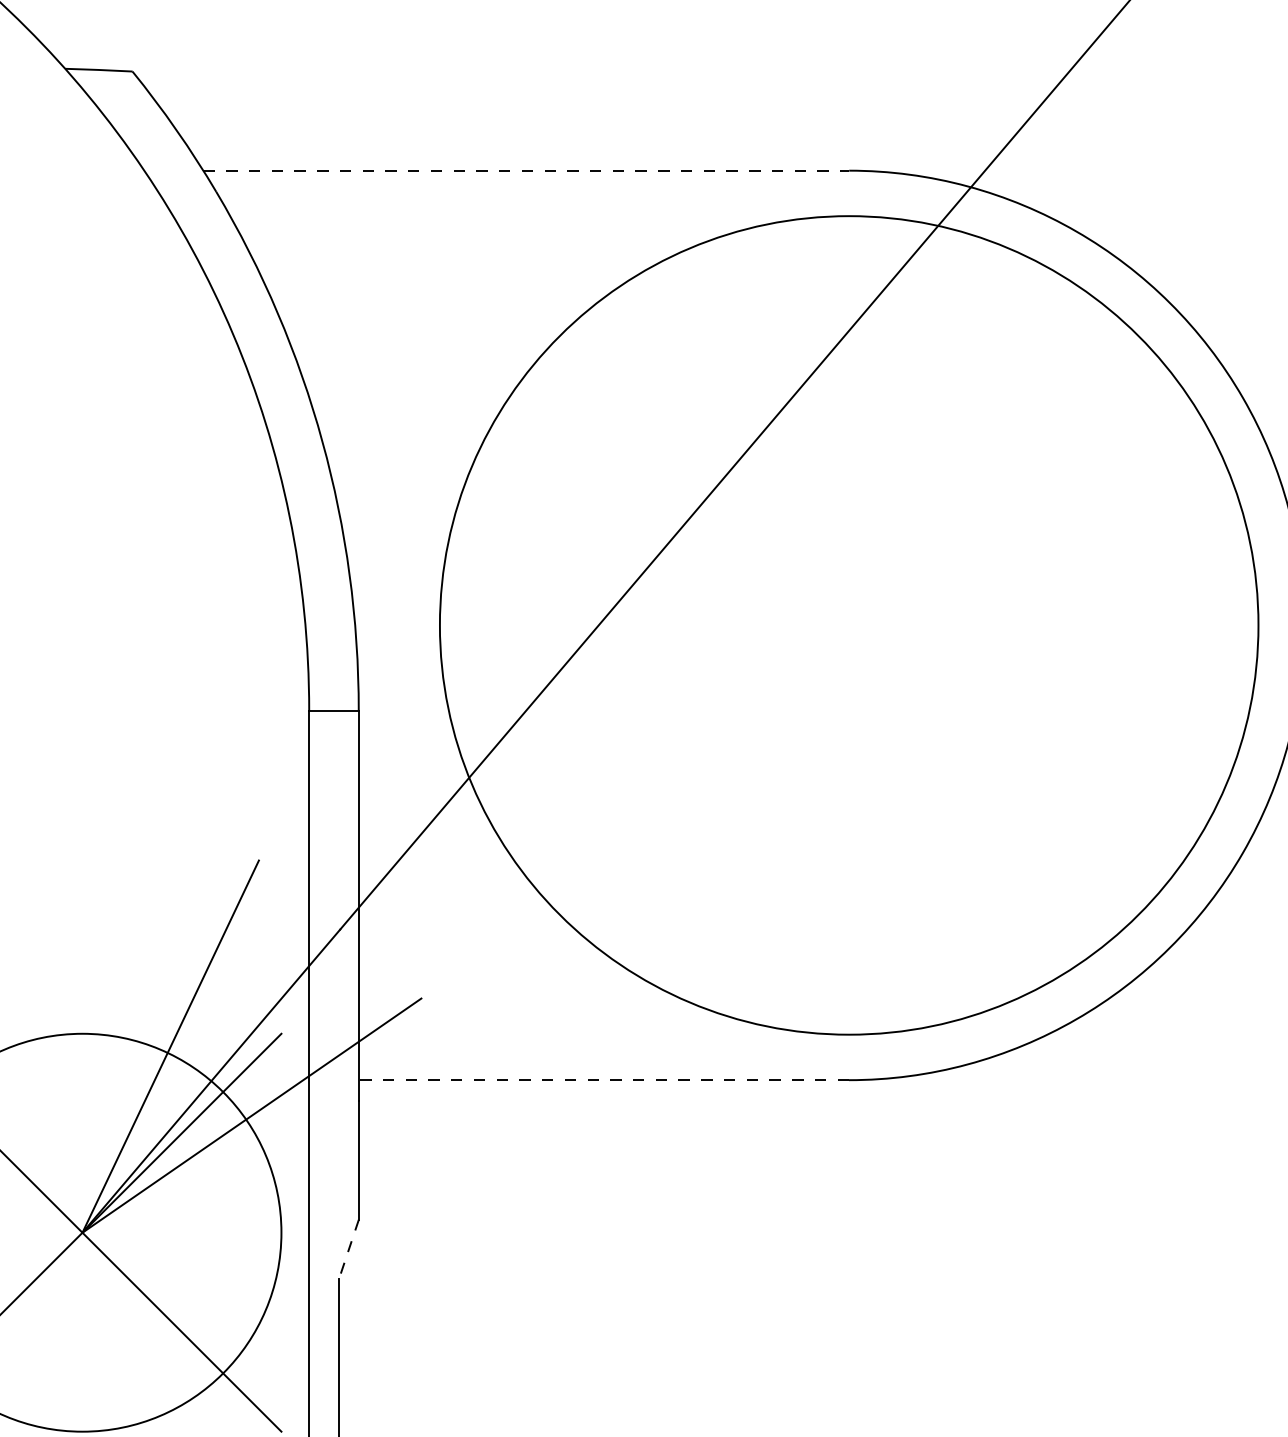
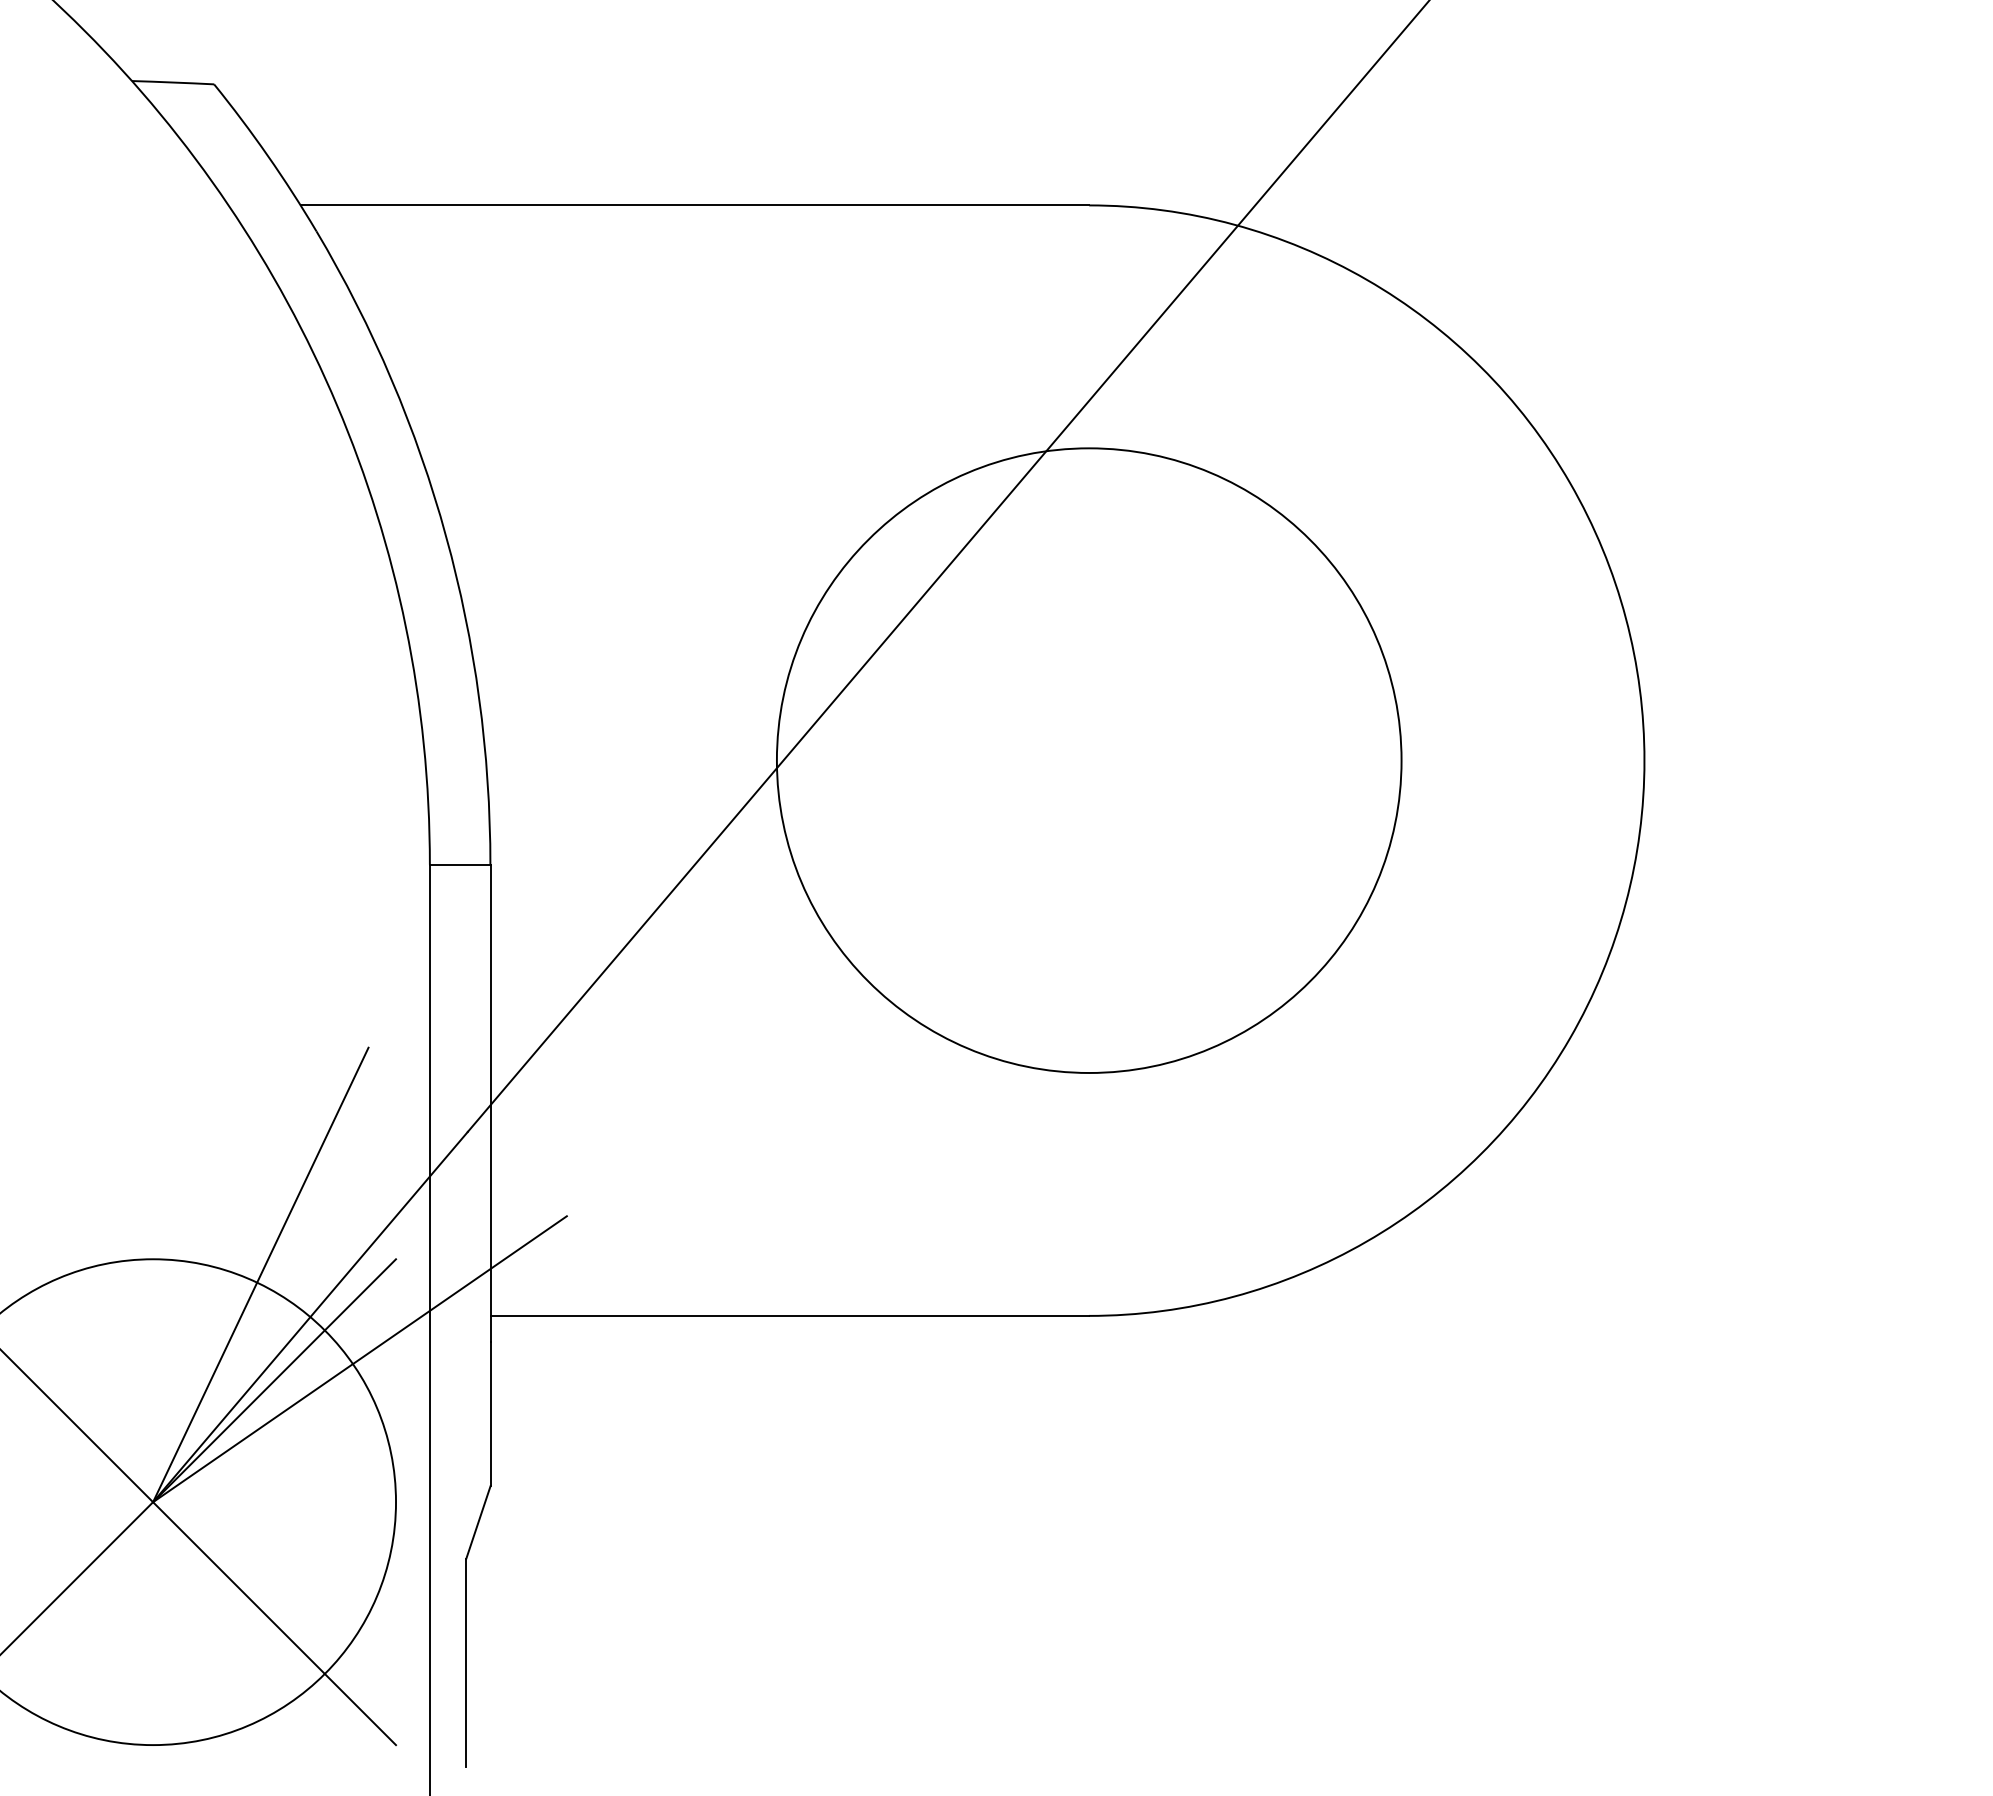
line: (526, 170) -> (695, 205), dashed -> solid
circle: (848, 625) -> (1088, 760), size x0.62
line: (603, 1079) -> (789, 1315), dashed -> solid
line: (349, 1250) -> (478, 1523), dashed -> solid

